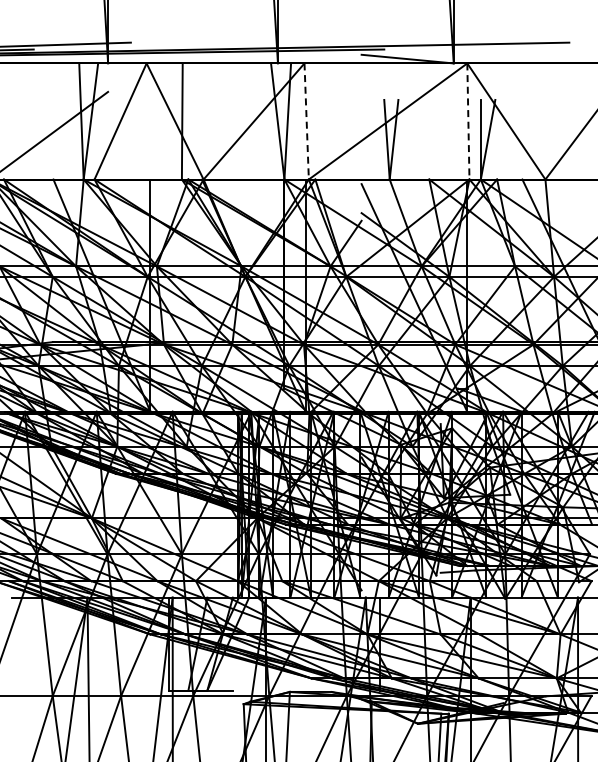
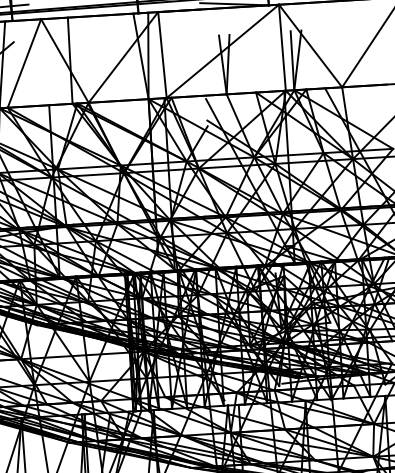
line: (306, 121) -> (162, 55), dashed -> solid
line: (468, 121) -> (282, 47), dashed -> solid

